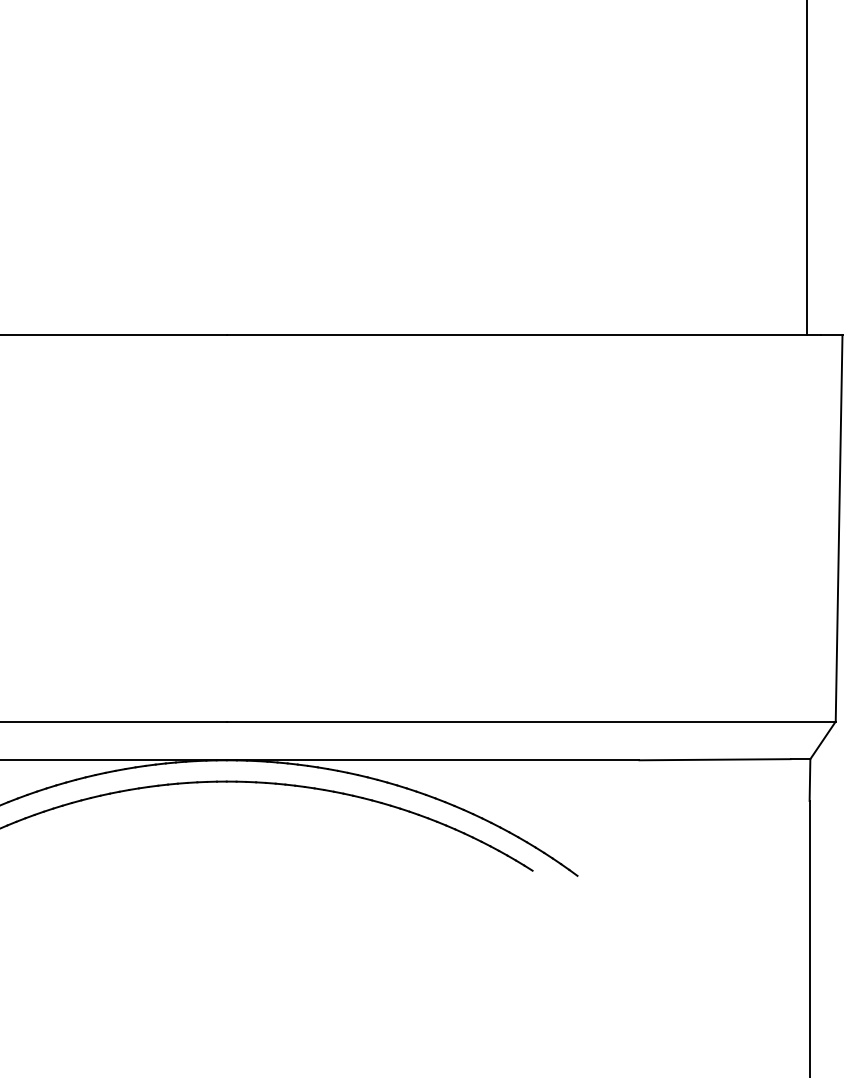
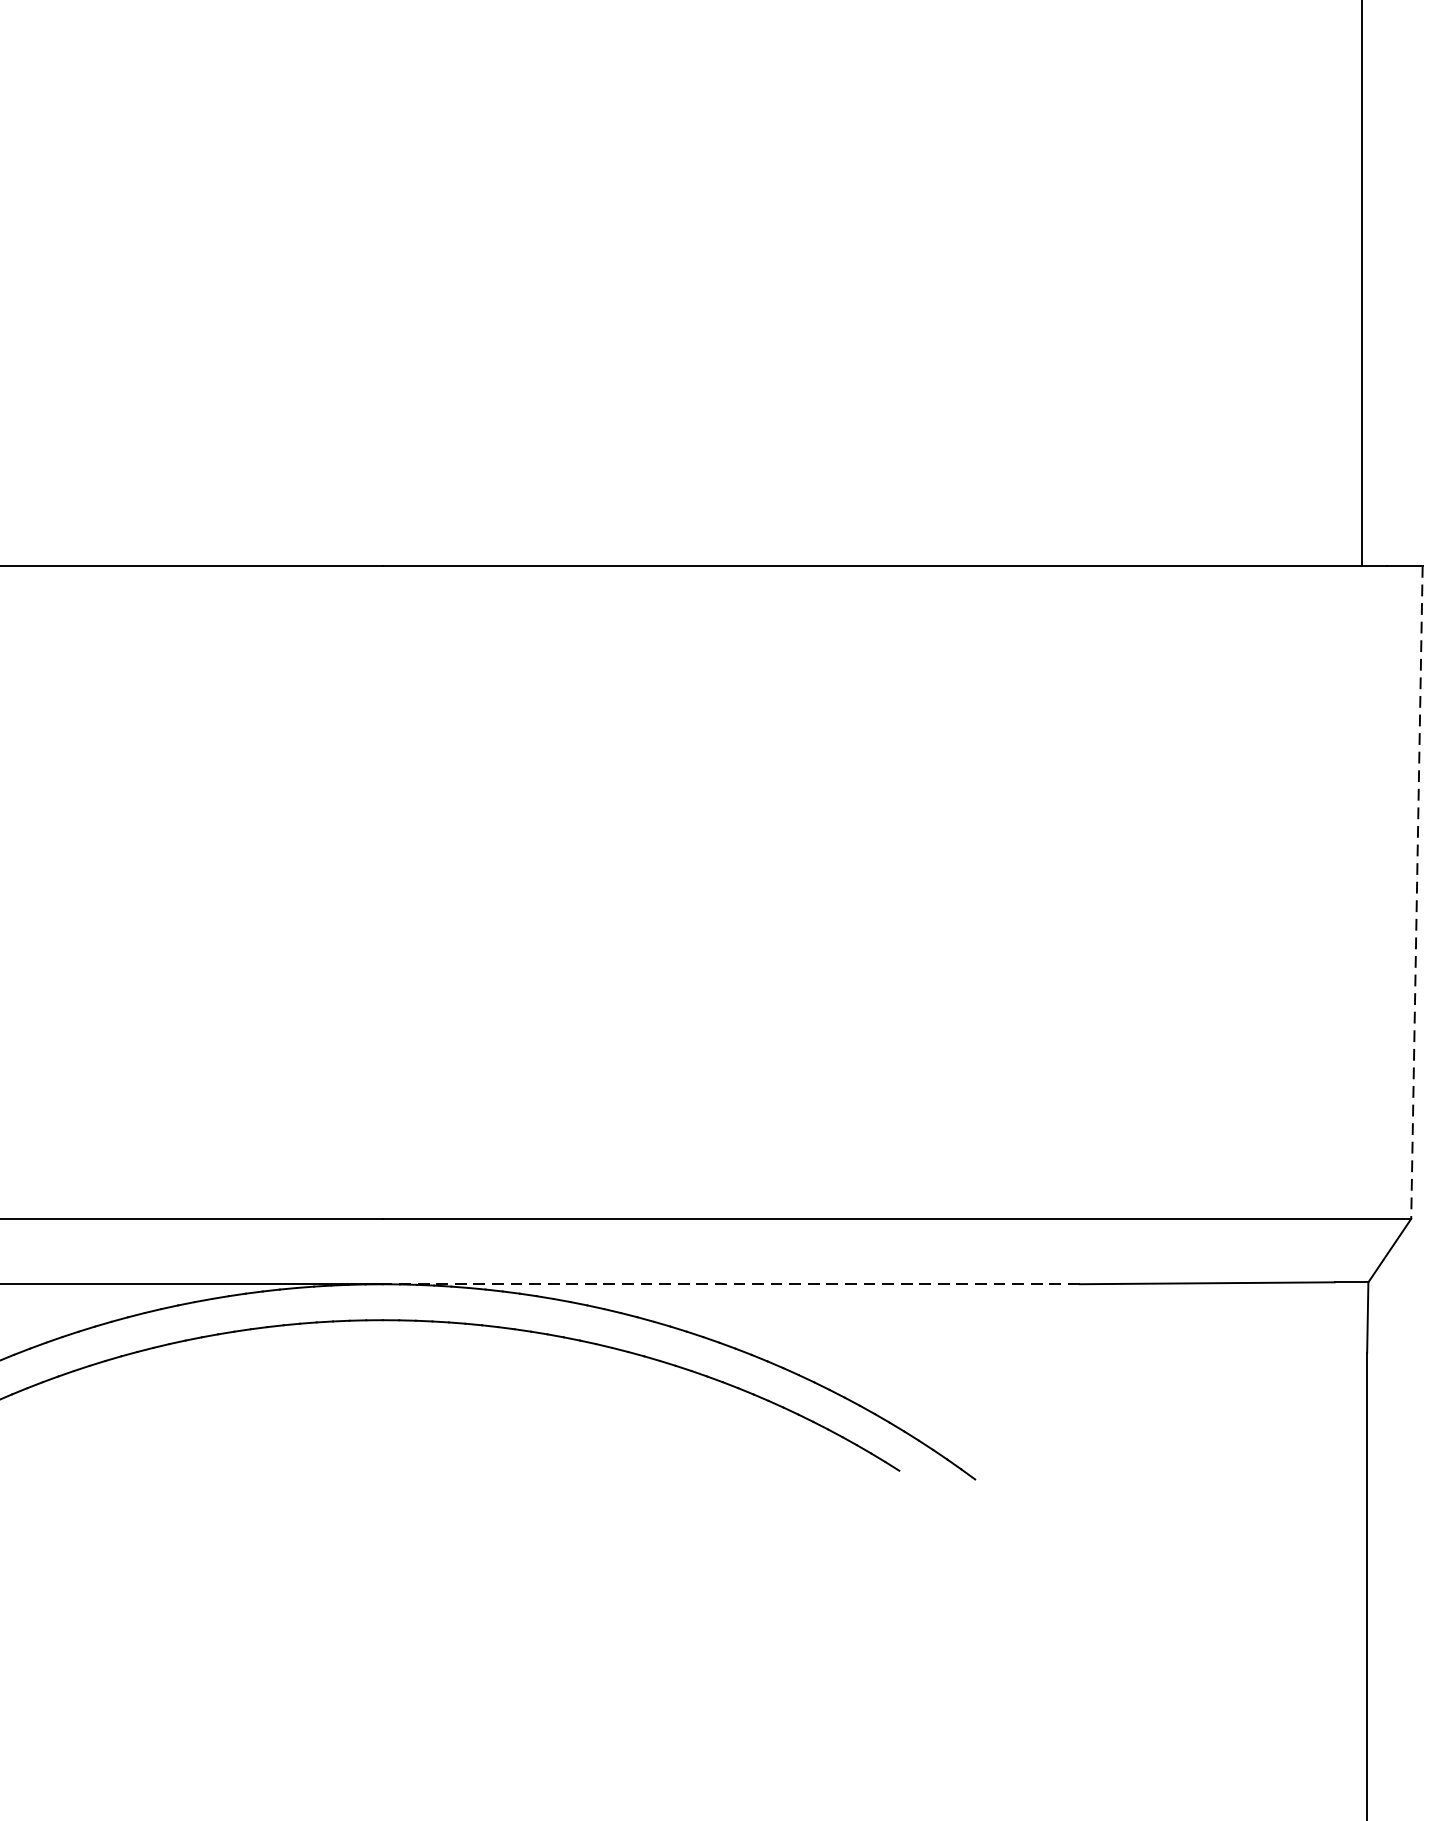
line: (839, 528) -> (1417, 892), solid -> dashed
line: (432, 760) -> (730, 1284), solid -> dashed

